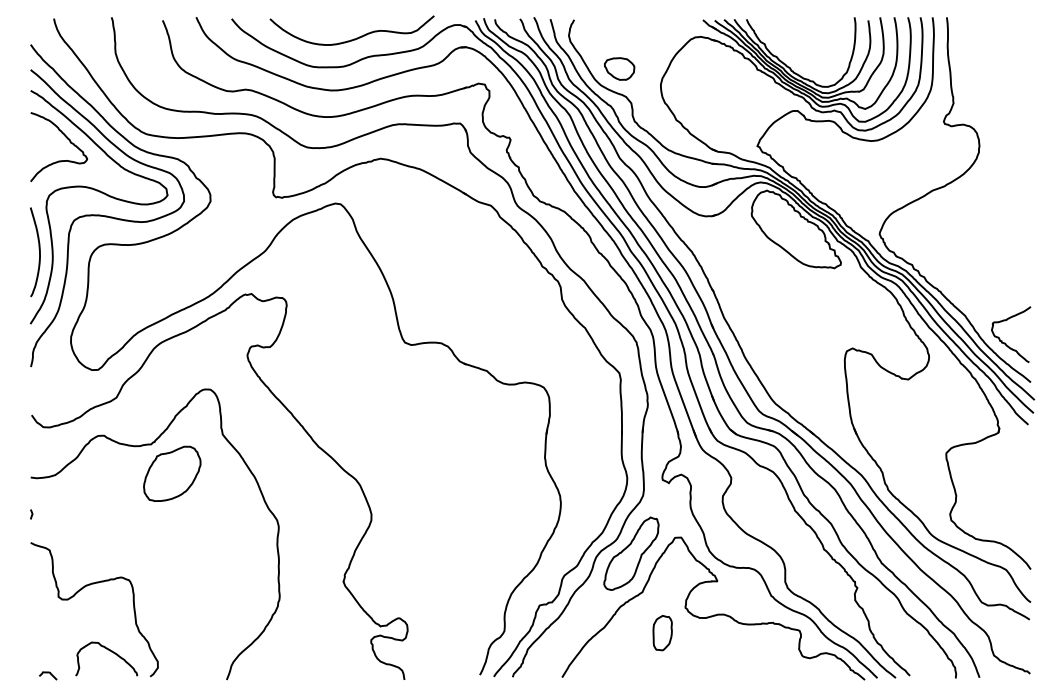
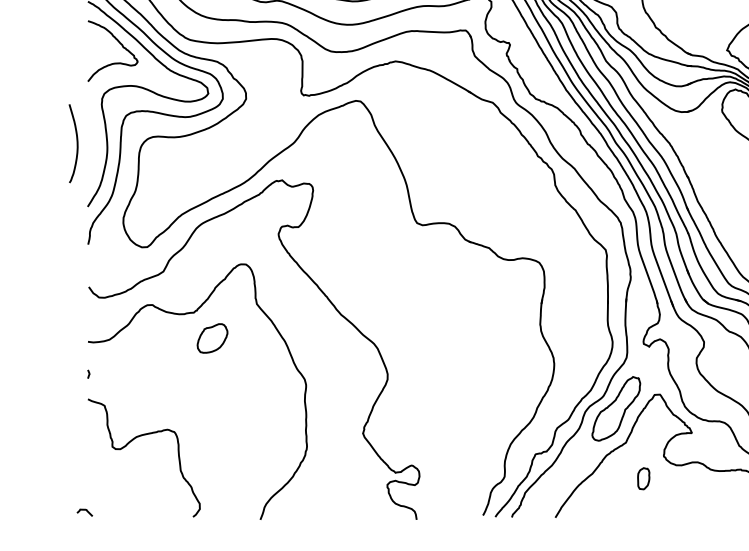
curve: (39, 252) -> (77, 143), moved
part: (172, 473) -> (212, 338), size x0.6
part: (662, 633) -> (643, 478), size x0.7
curve: (109, 651) -> (157, 494), removed
curve: (48, 673) -> (85, 510), moved

